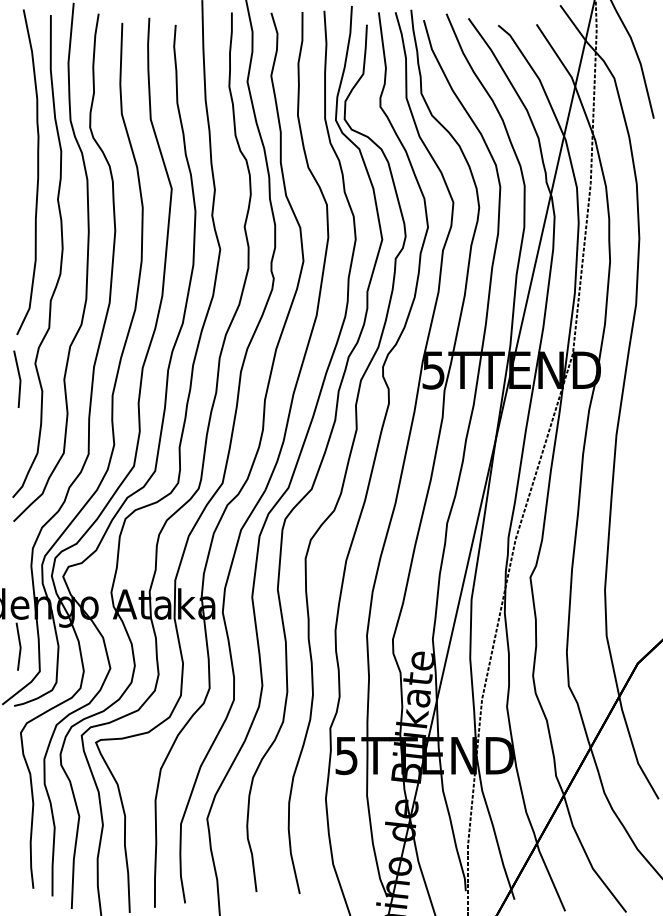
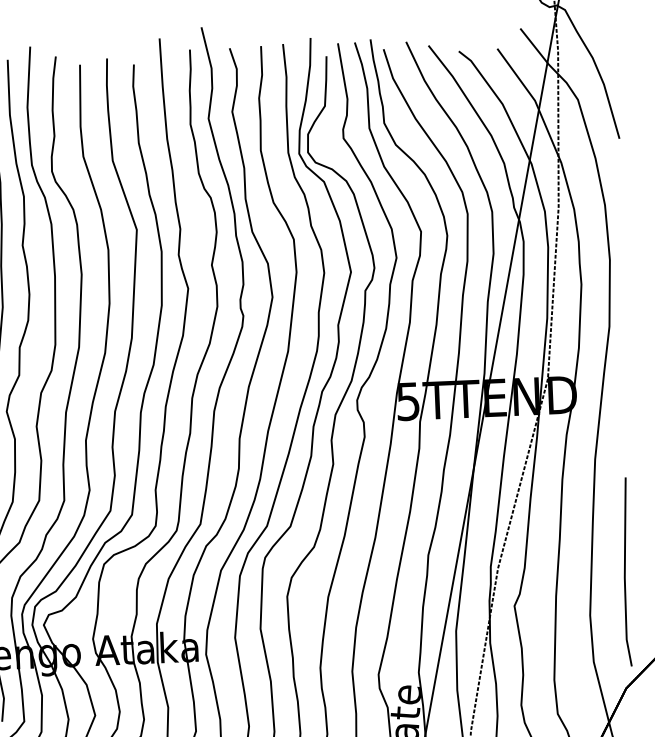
line: (642, 548) -> (626, 572), added

